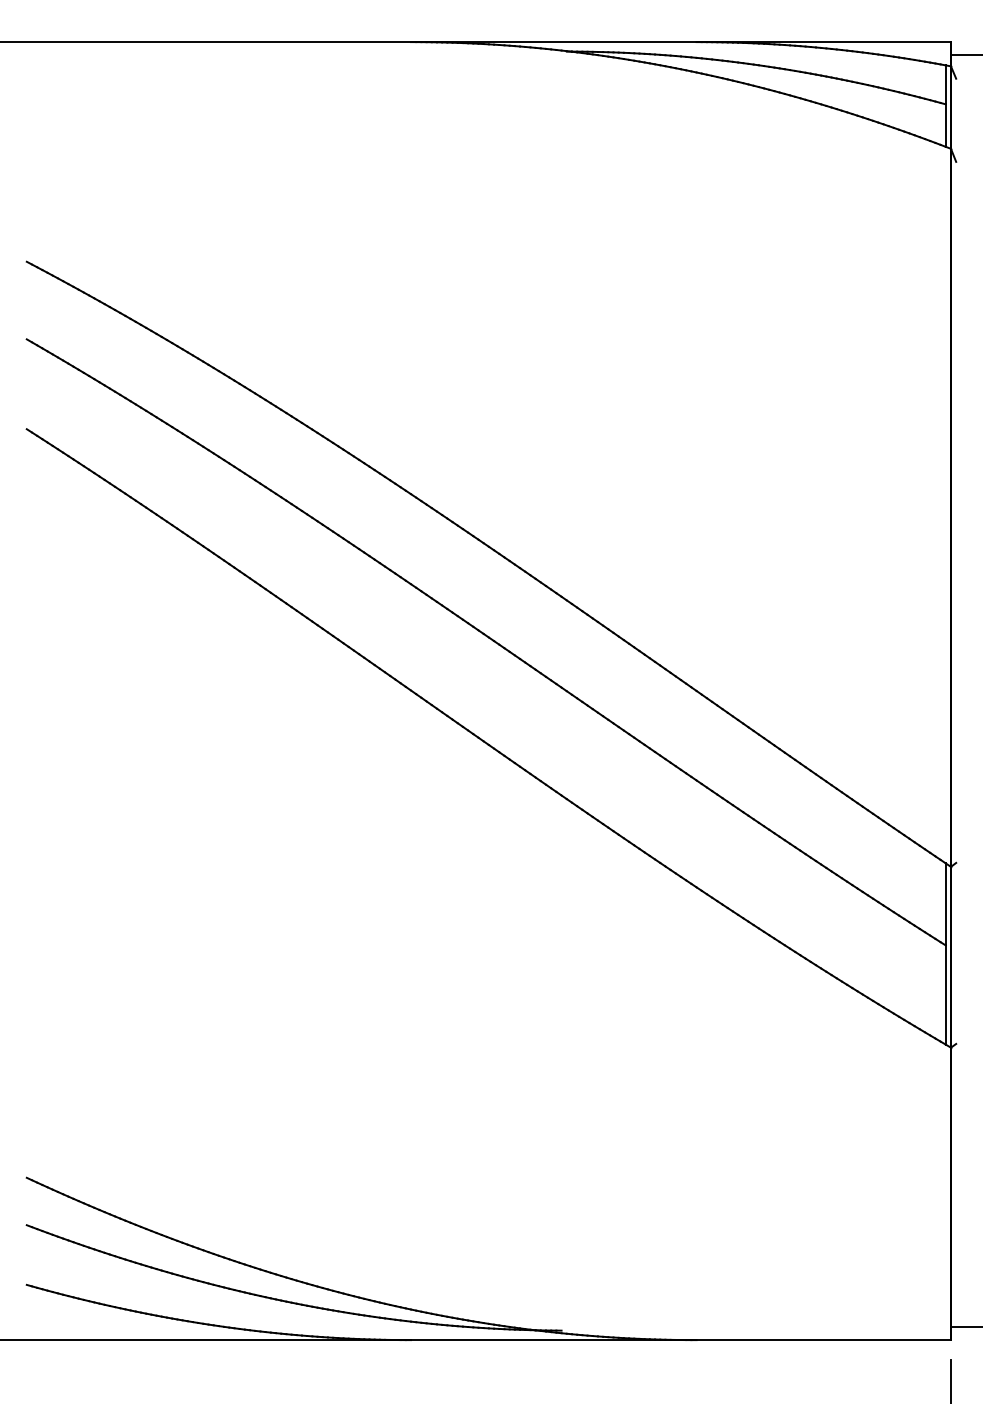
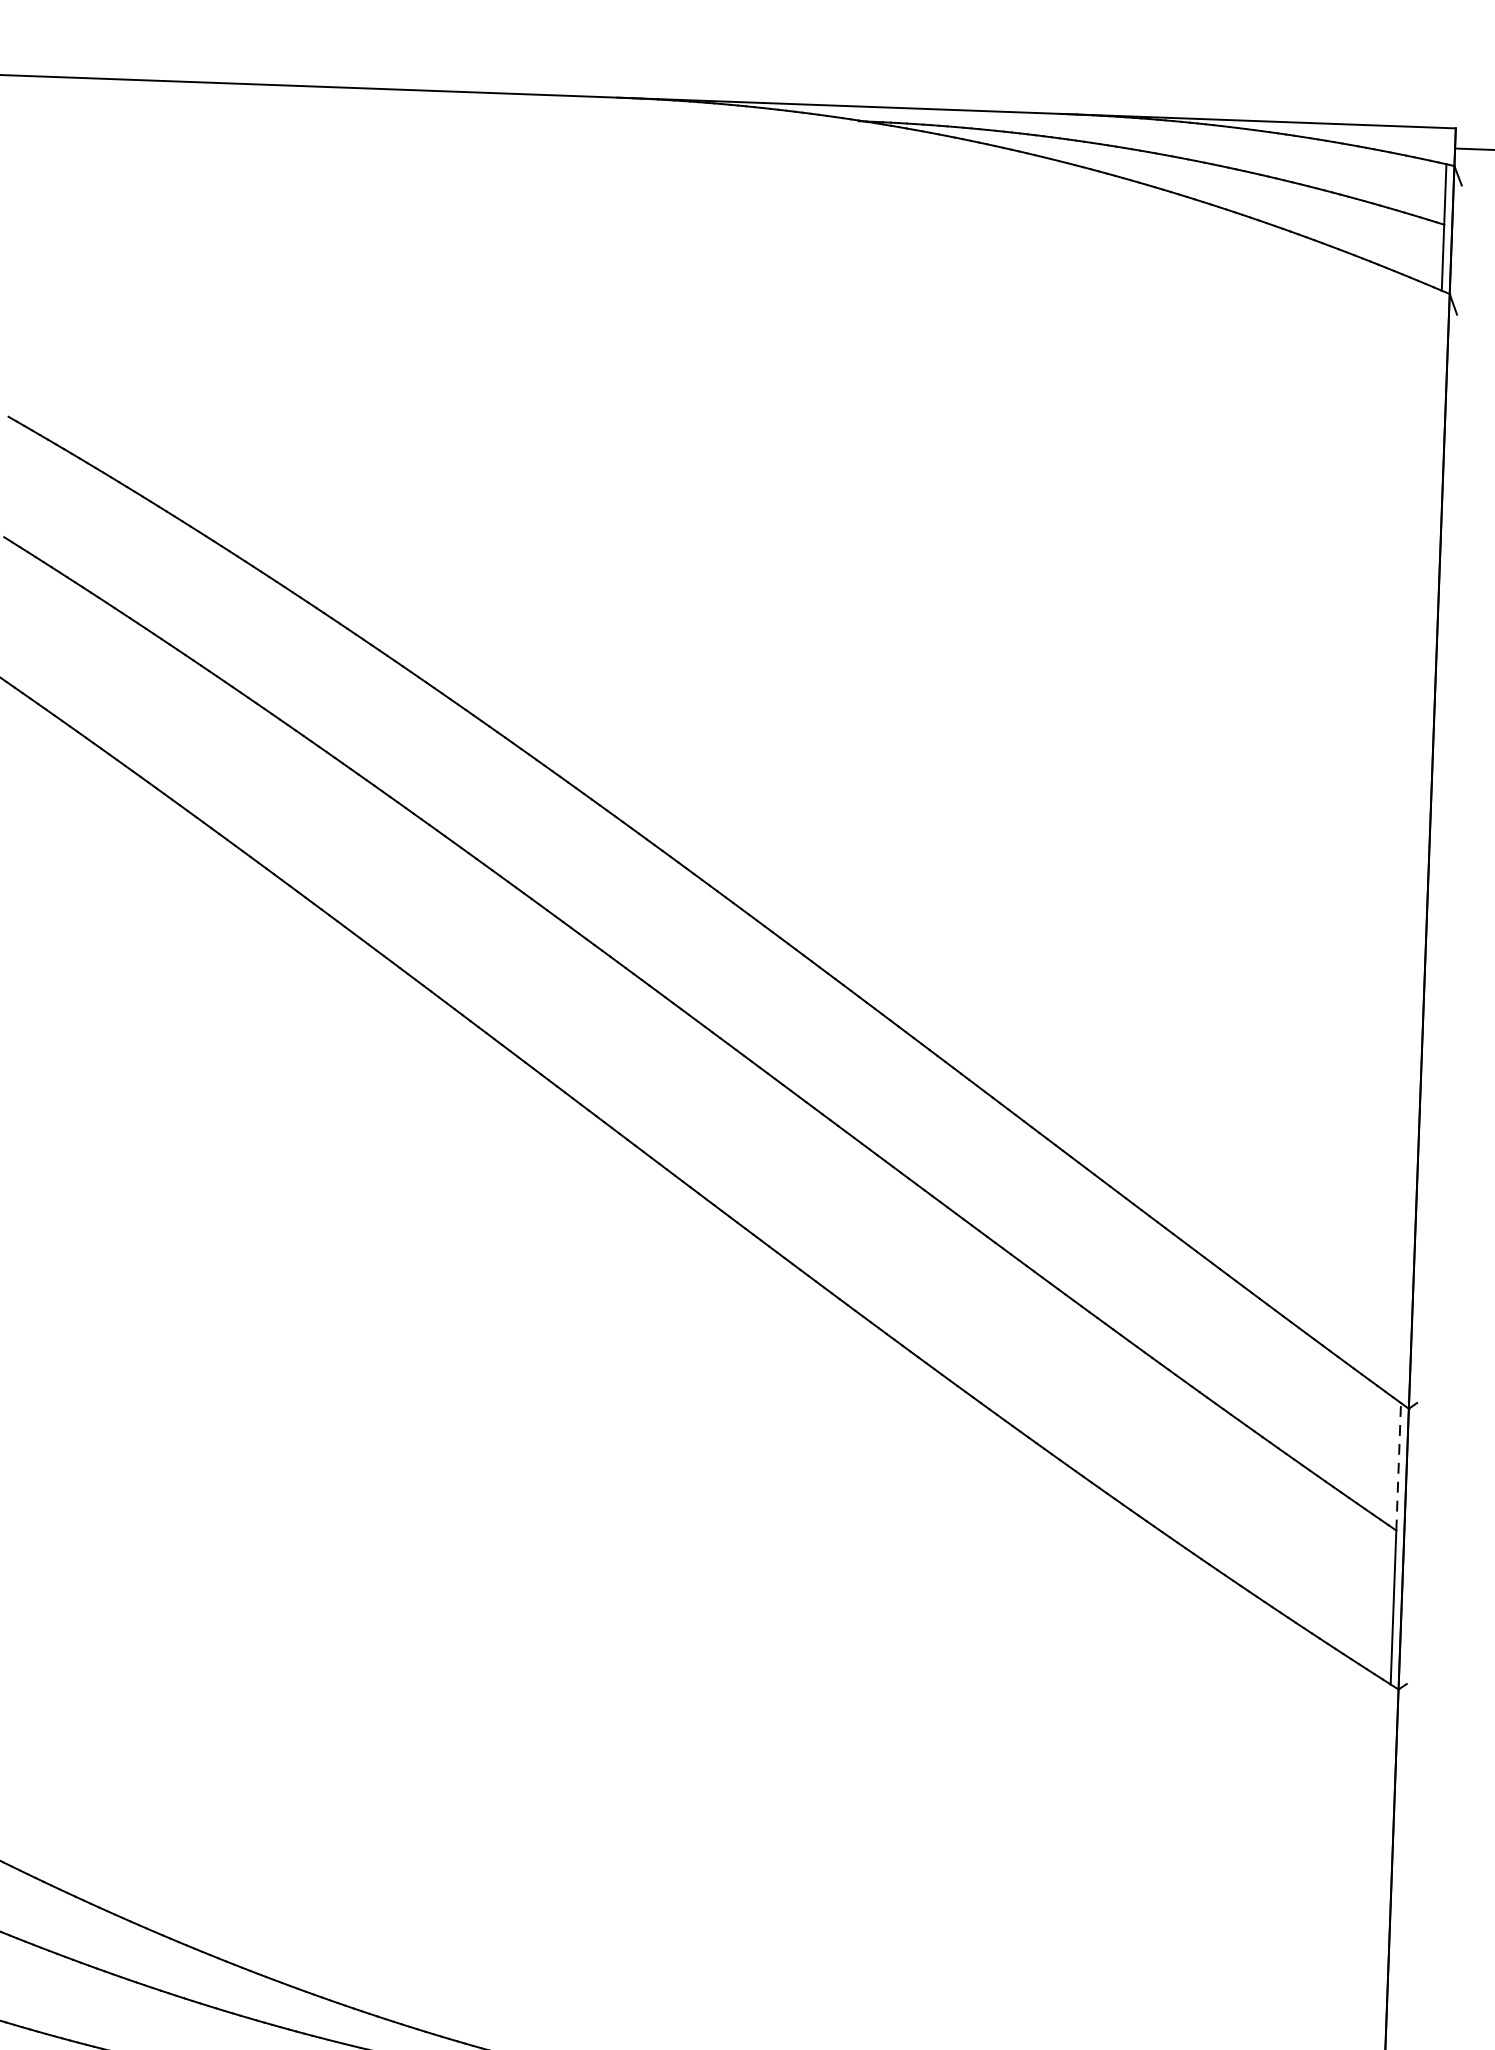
line: (945, 903) -> (1398, 1465), solid -> dashed

